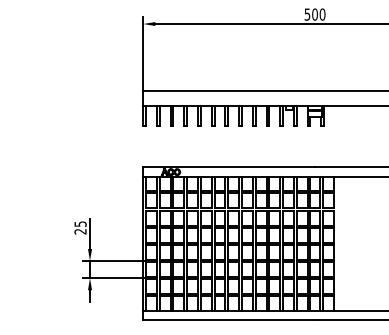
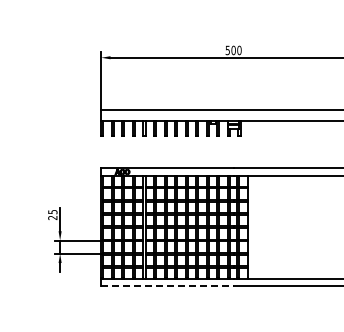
line: (229, 320) -> (167, 286), solid -> dashed

